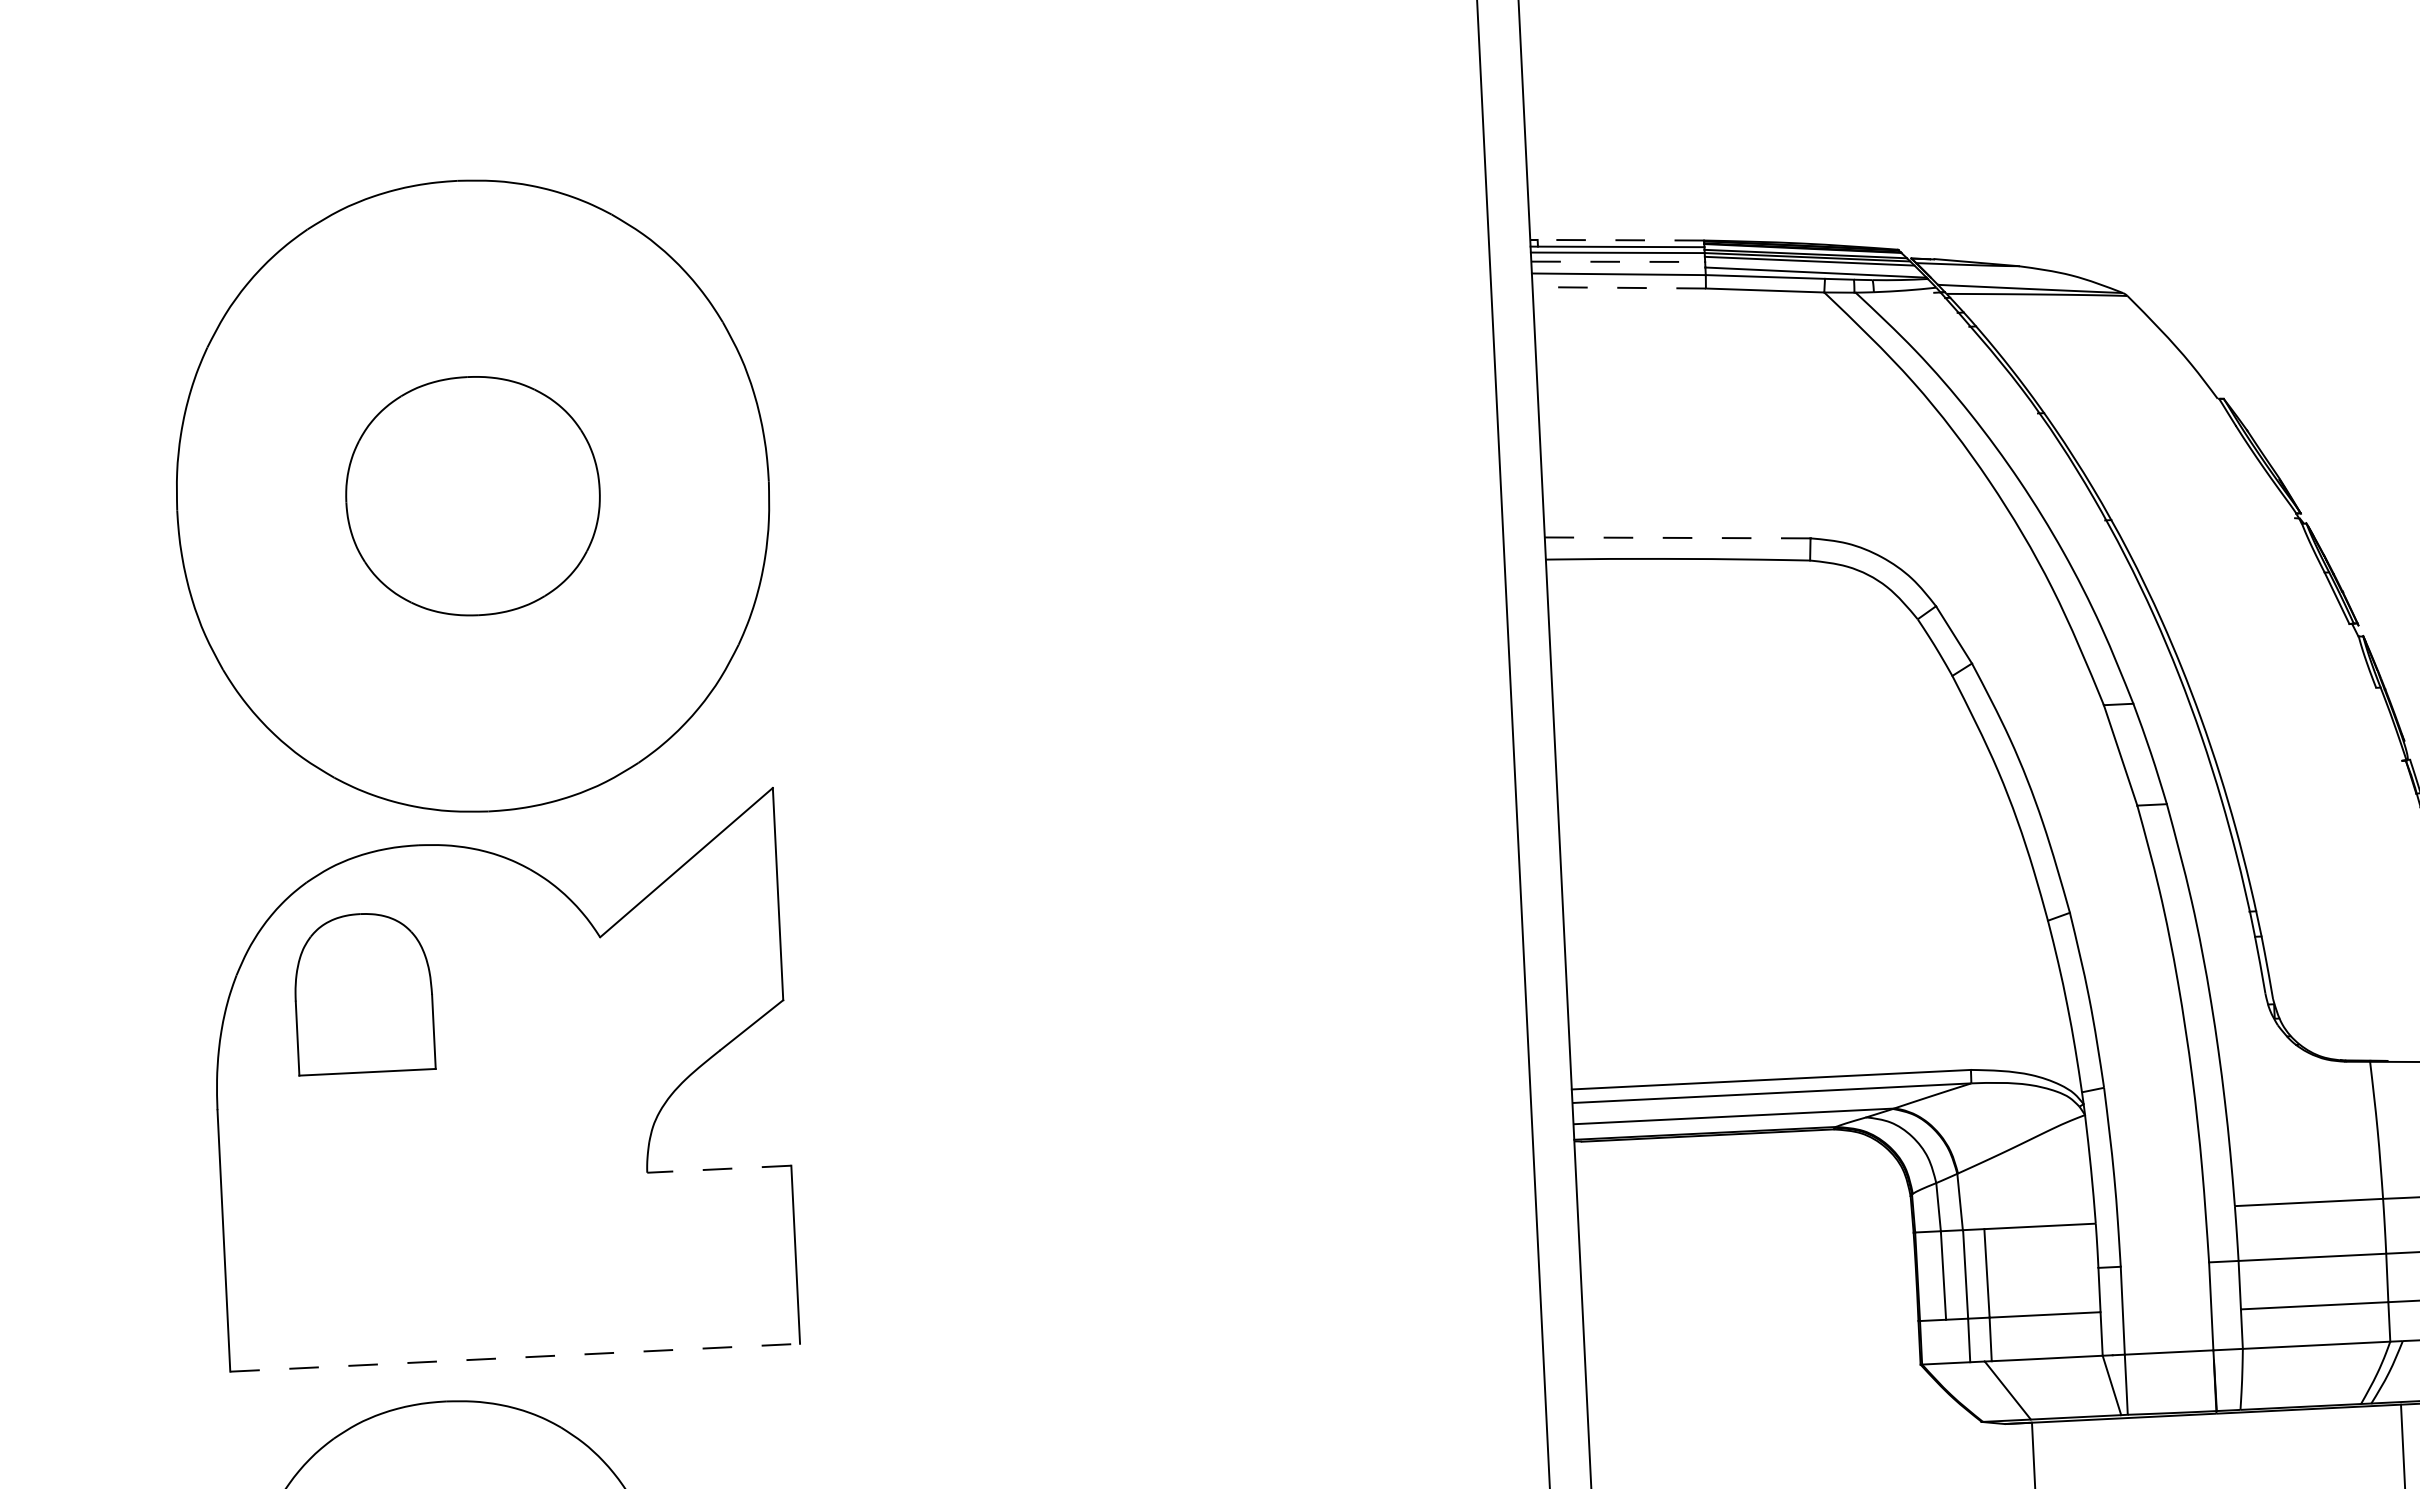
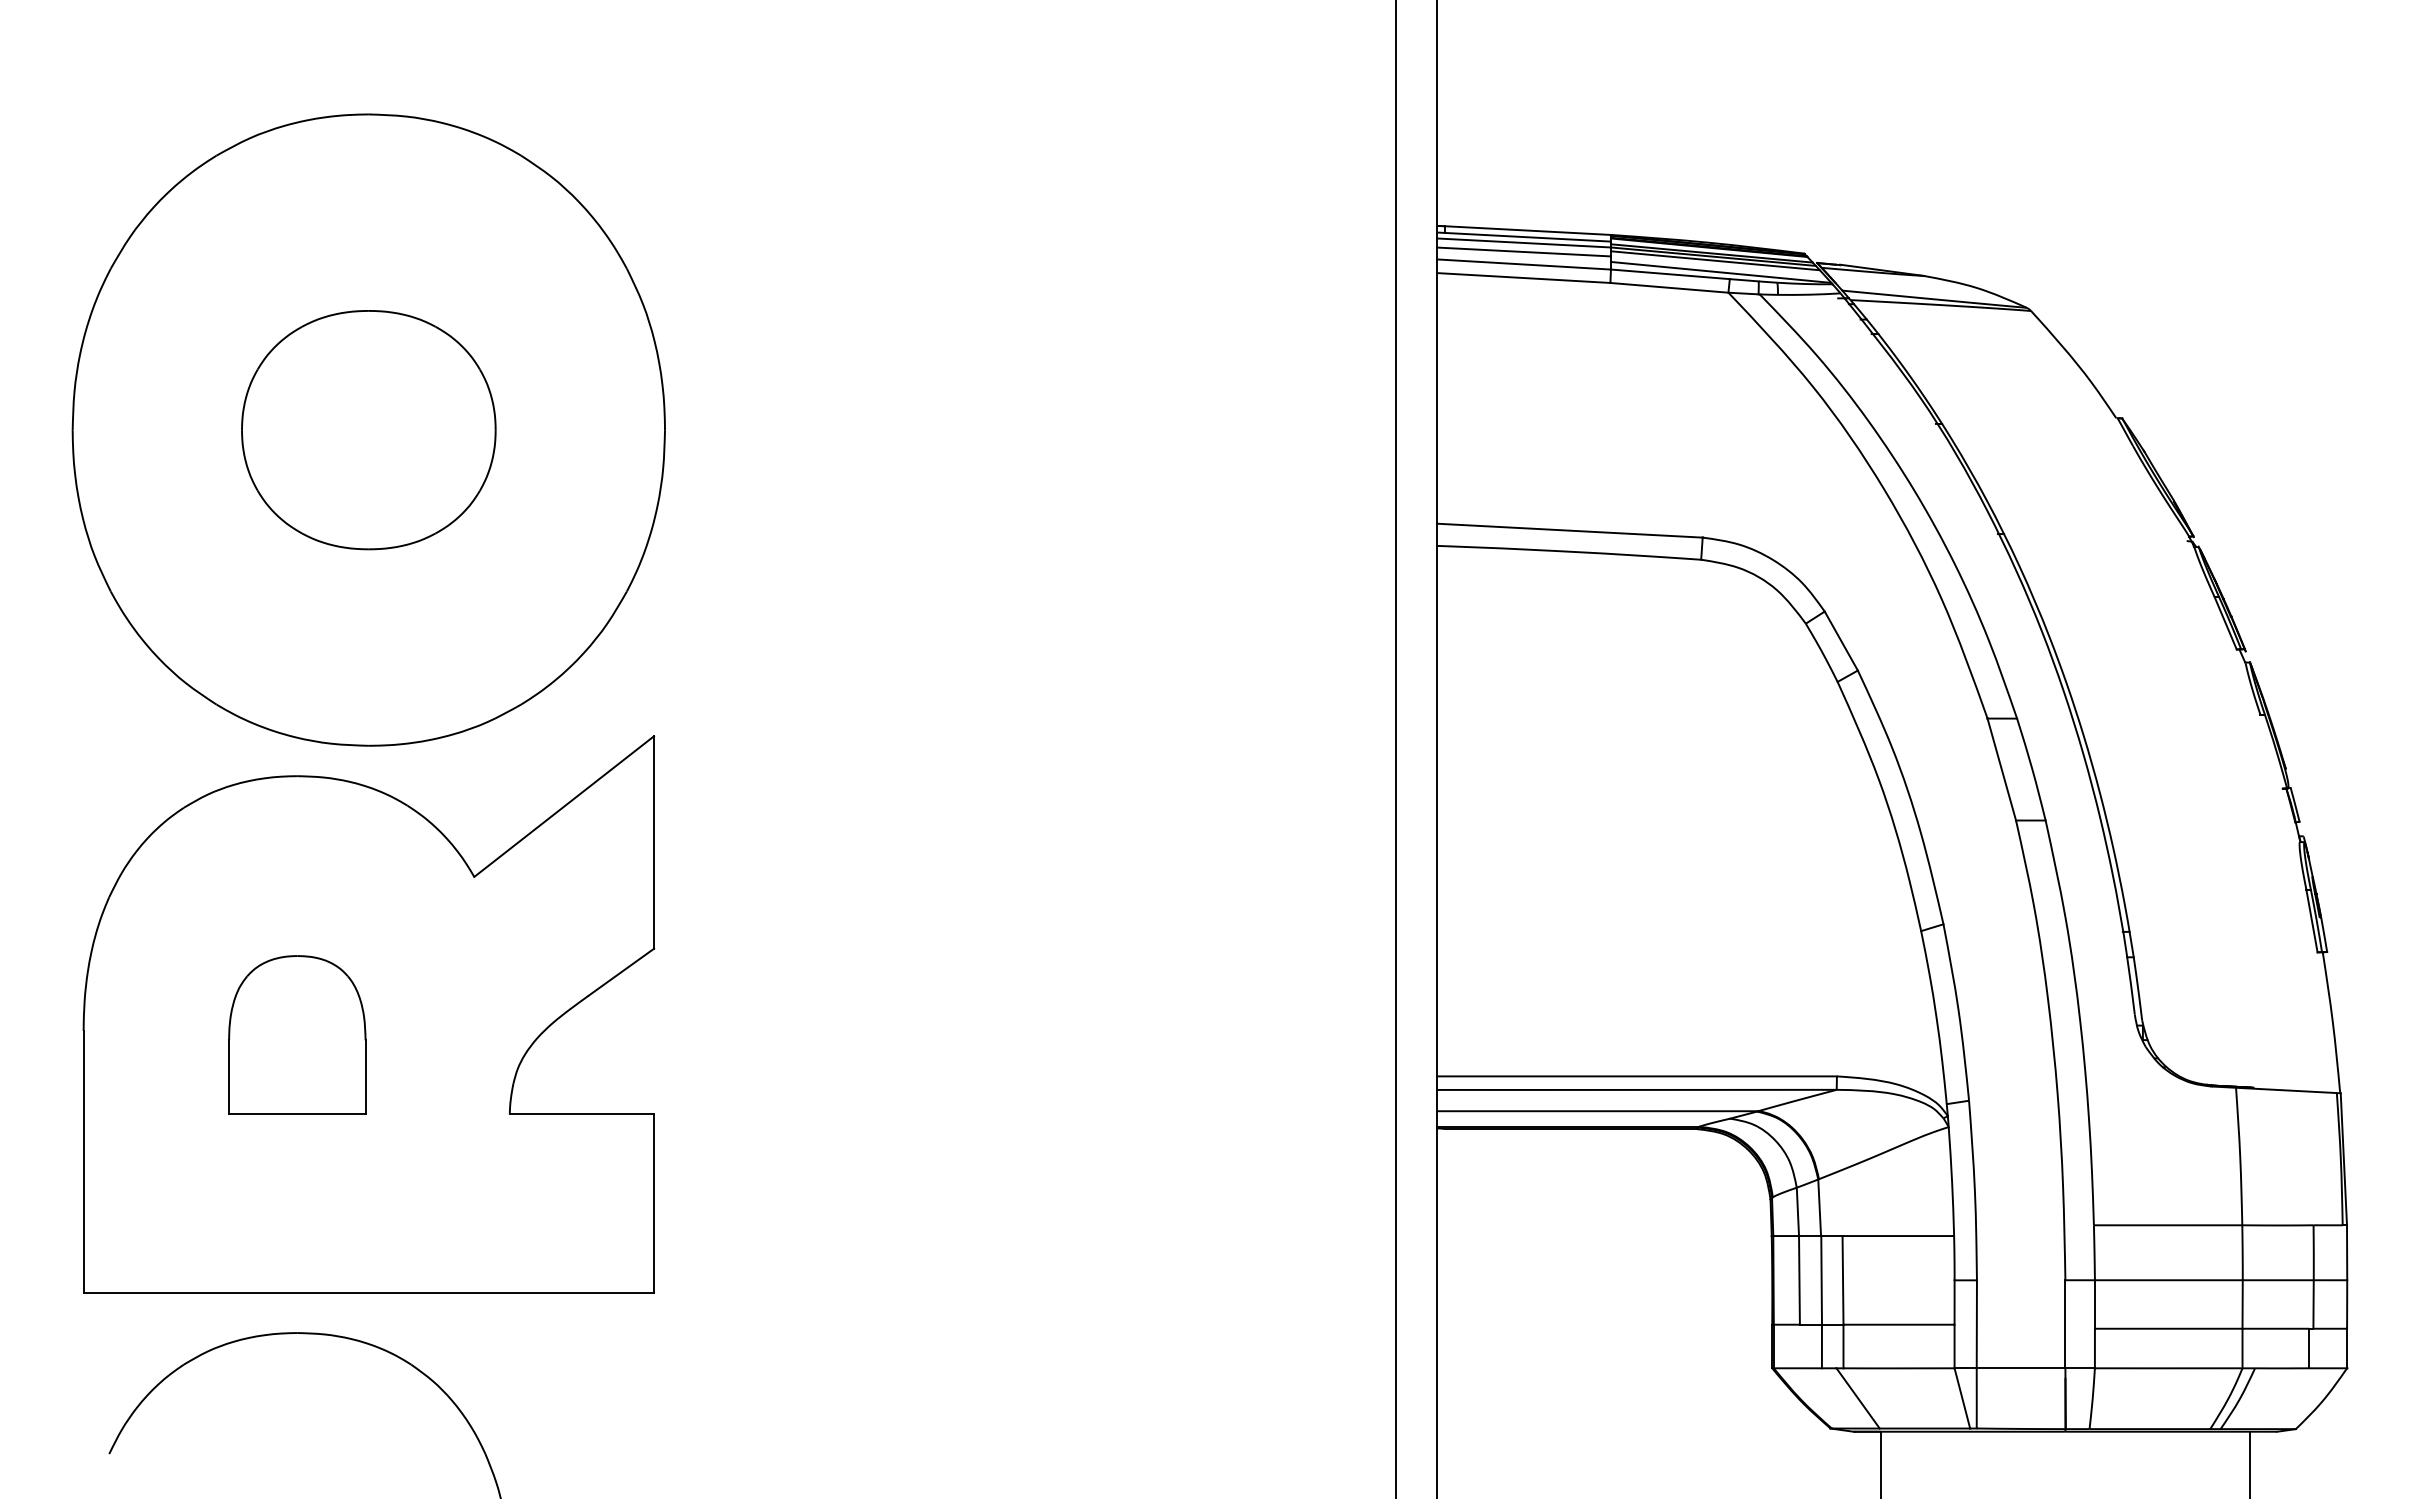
line: (1620, 240) -> (1527, 230), dashed -> solid
line: (1618, 262) -> (1524, 252), dashed -> solid
line: (1618, 288) -> (1523, 278), dashed -> solid
line: (1678, 537) -> (1570, 530), dashed -> solid
part: (363, 992) -> (297, 1034), moved
line: (718, 1169) -> (581, 1114), dashed -> solid
line: (515, 1357) -> (369, 1292), dashed -> solid

